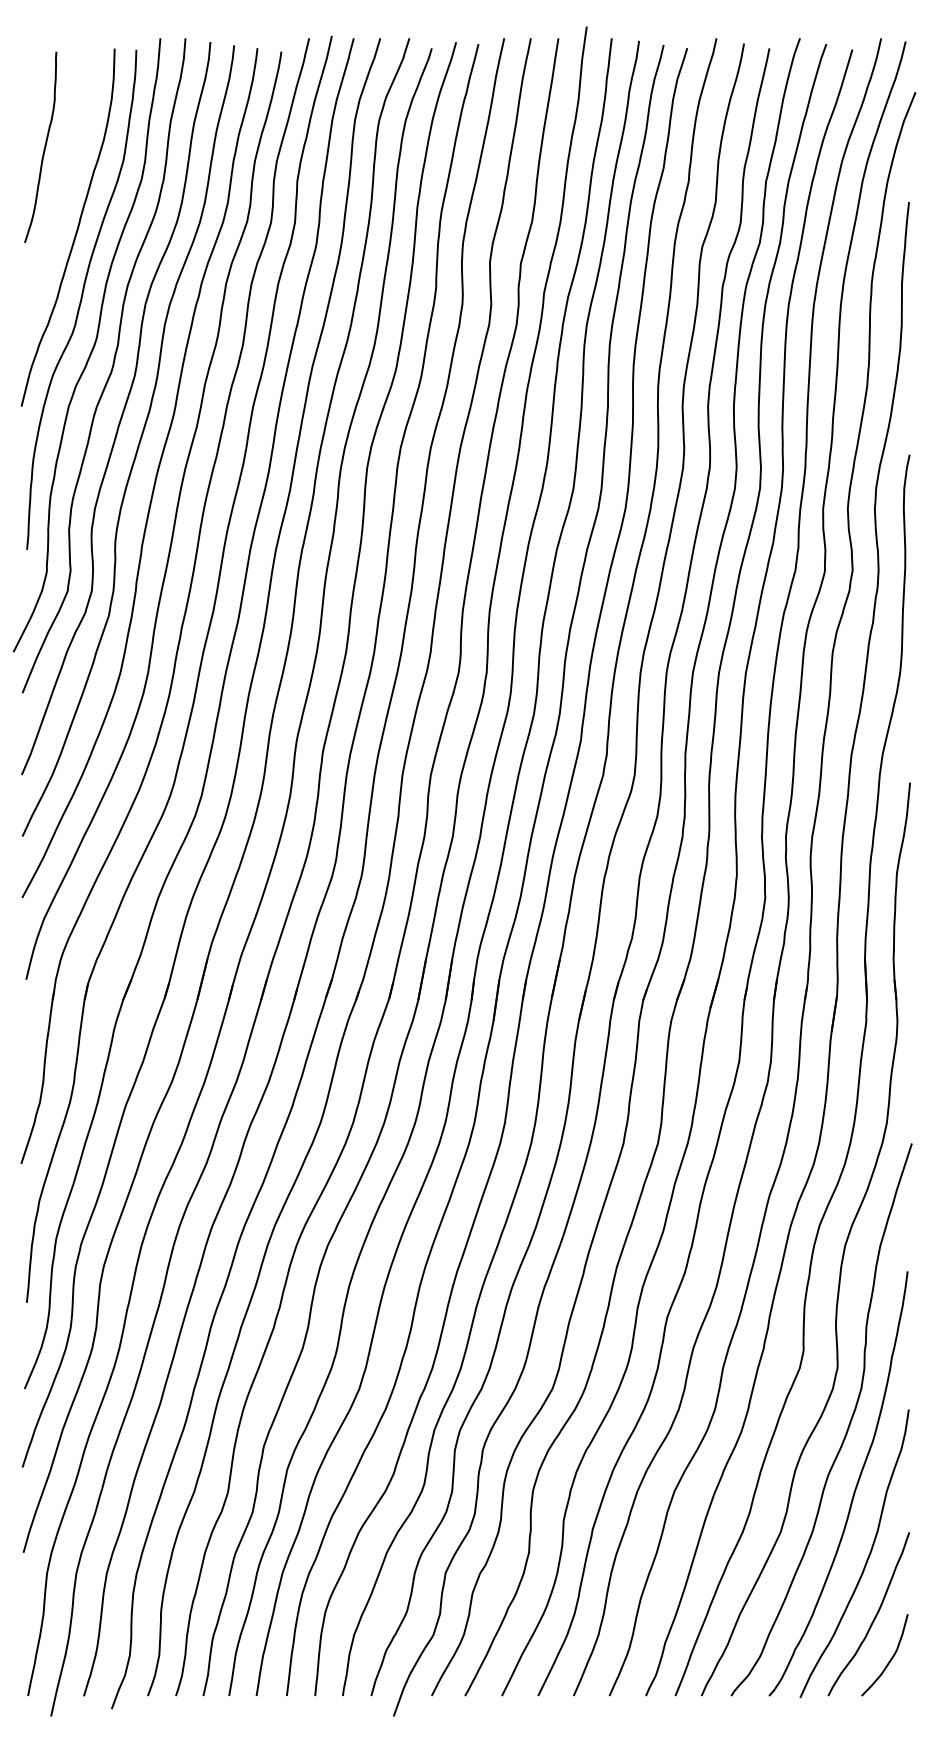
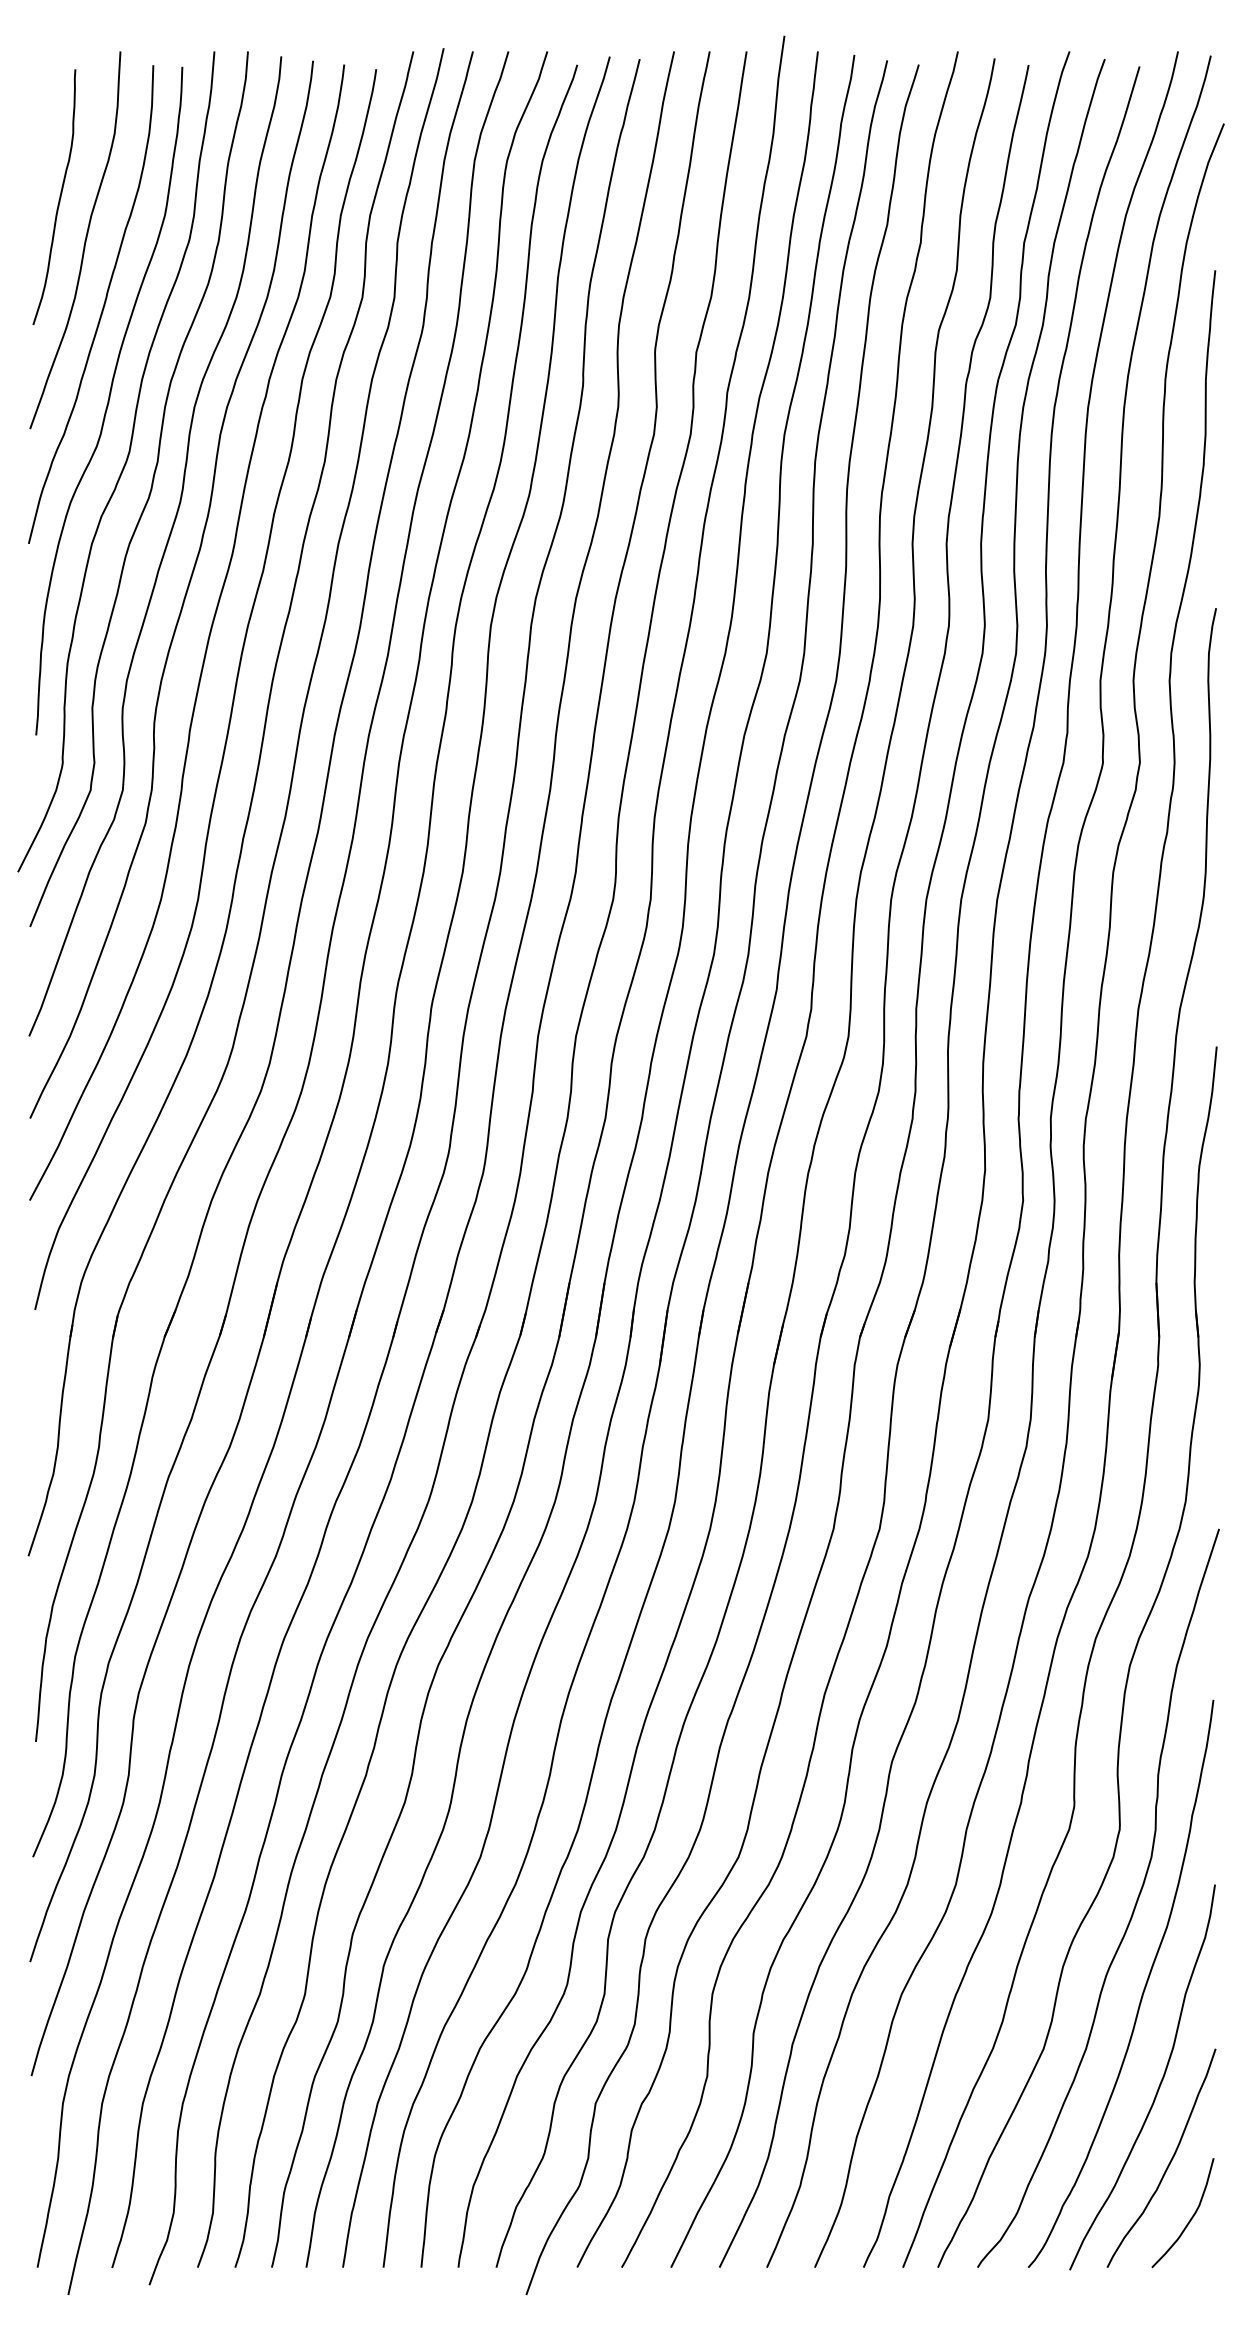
curve: (63, 179) -> (84, 240), added

